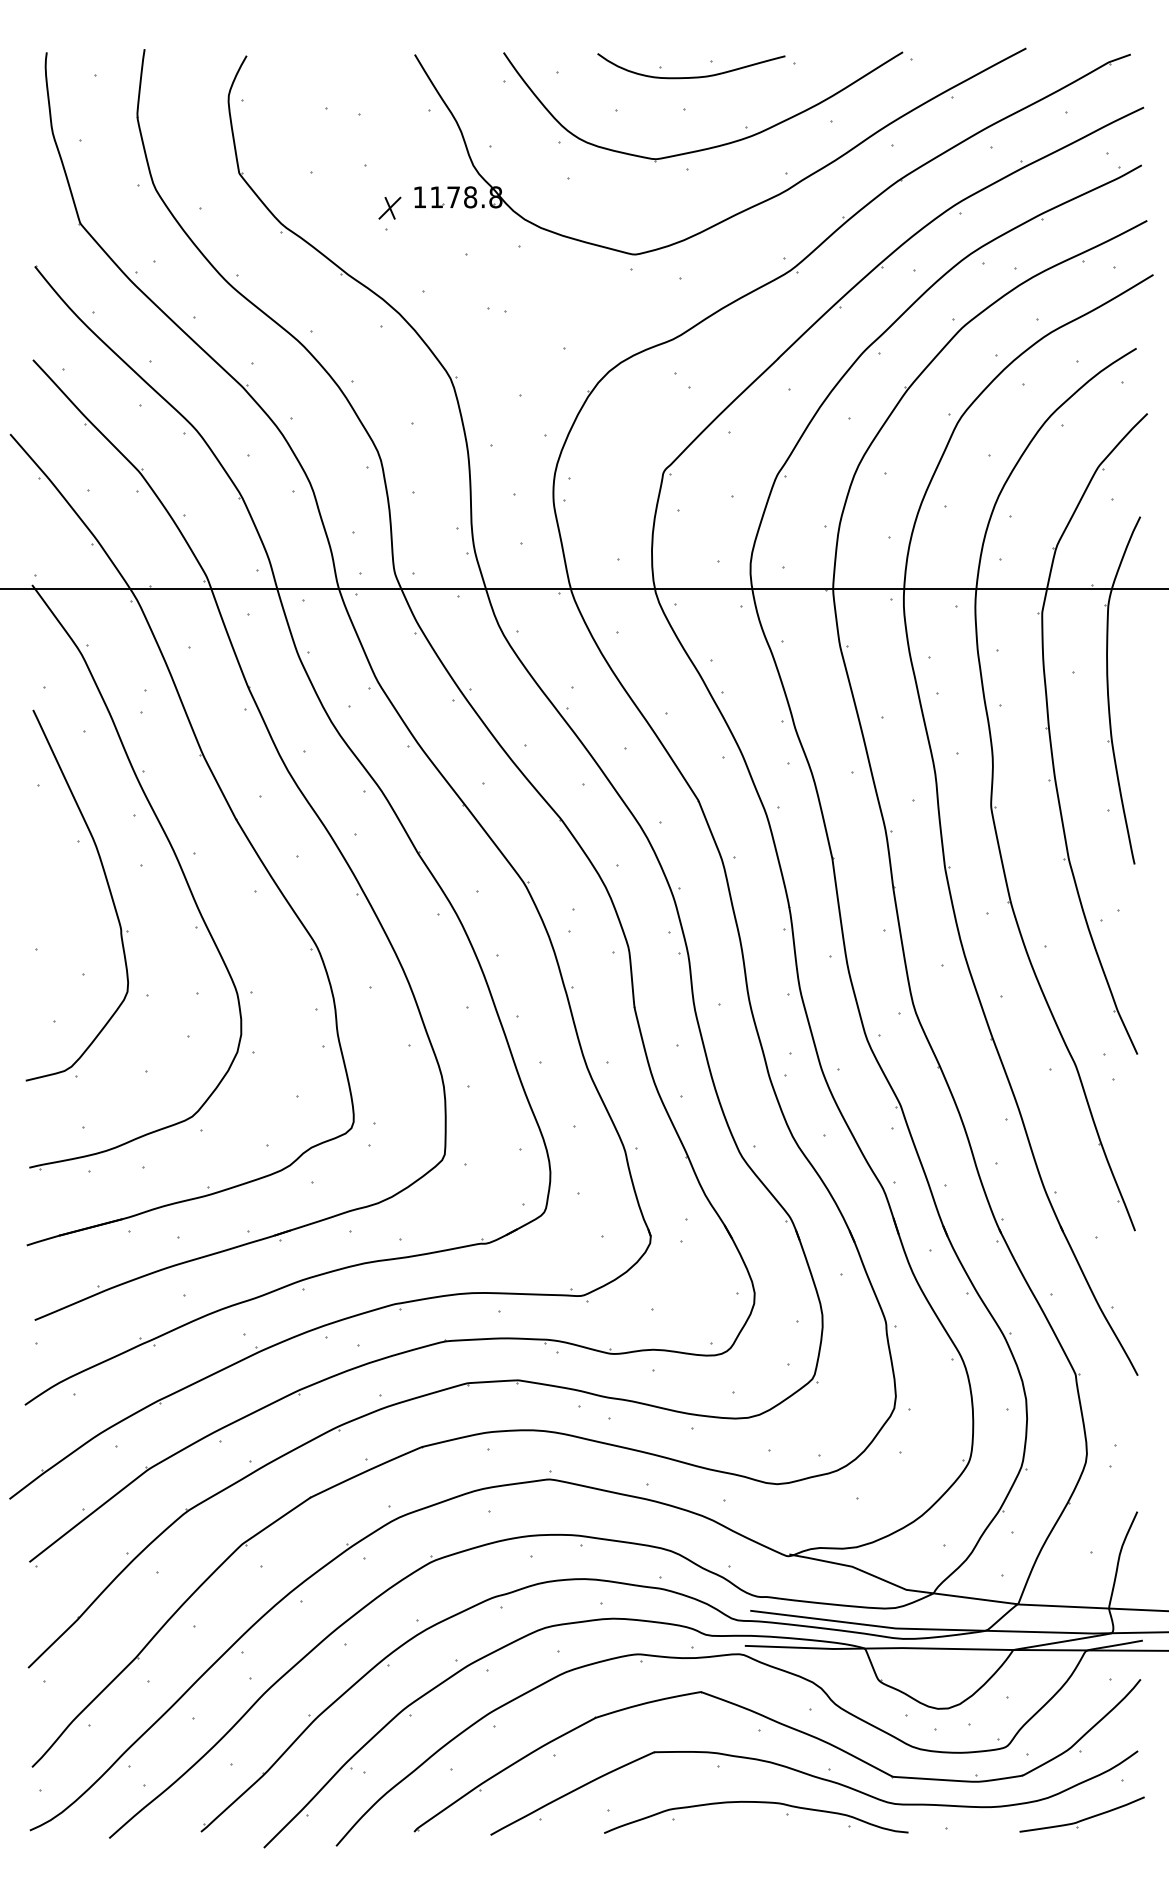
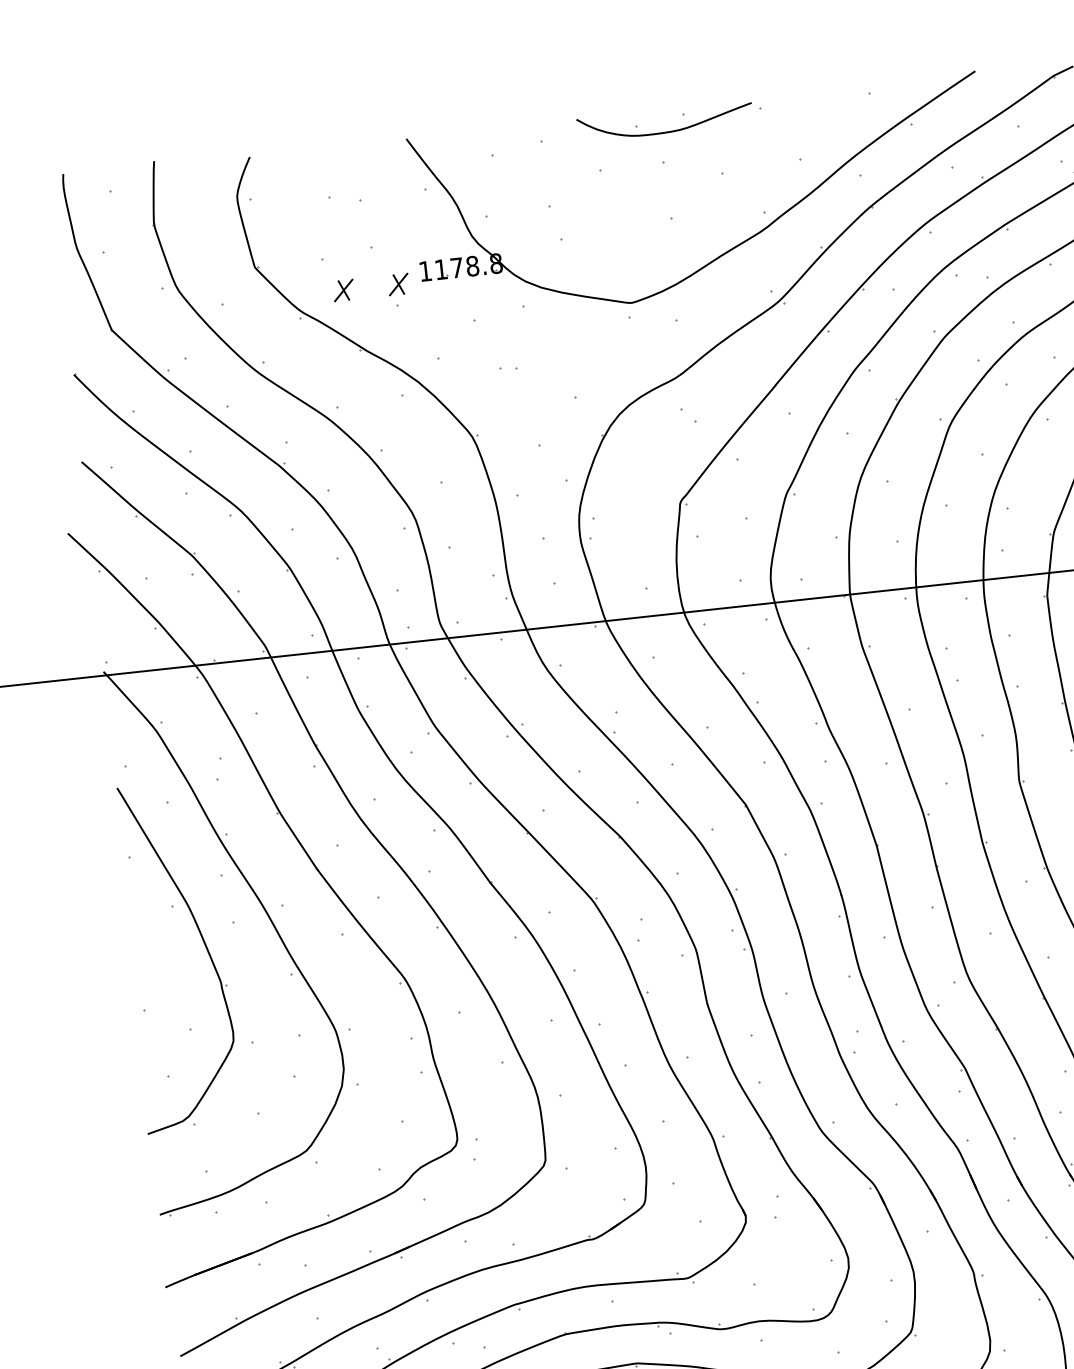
part: (712, 146) -> (692, 194), removed
part: (330, 207) -> (343, 289), added

